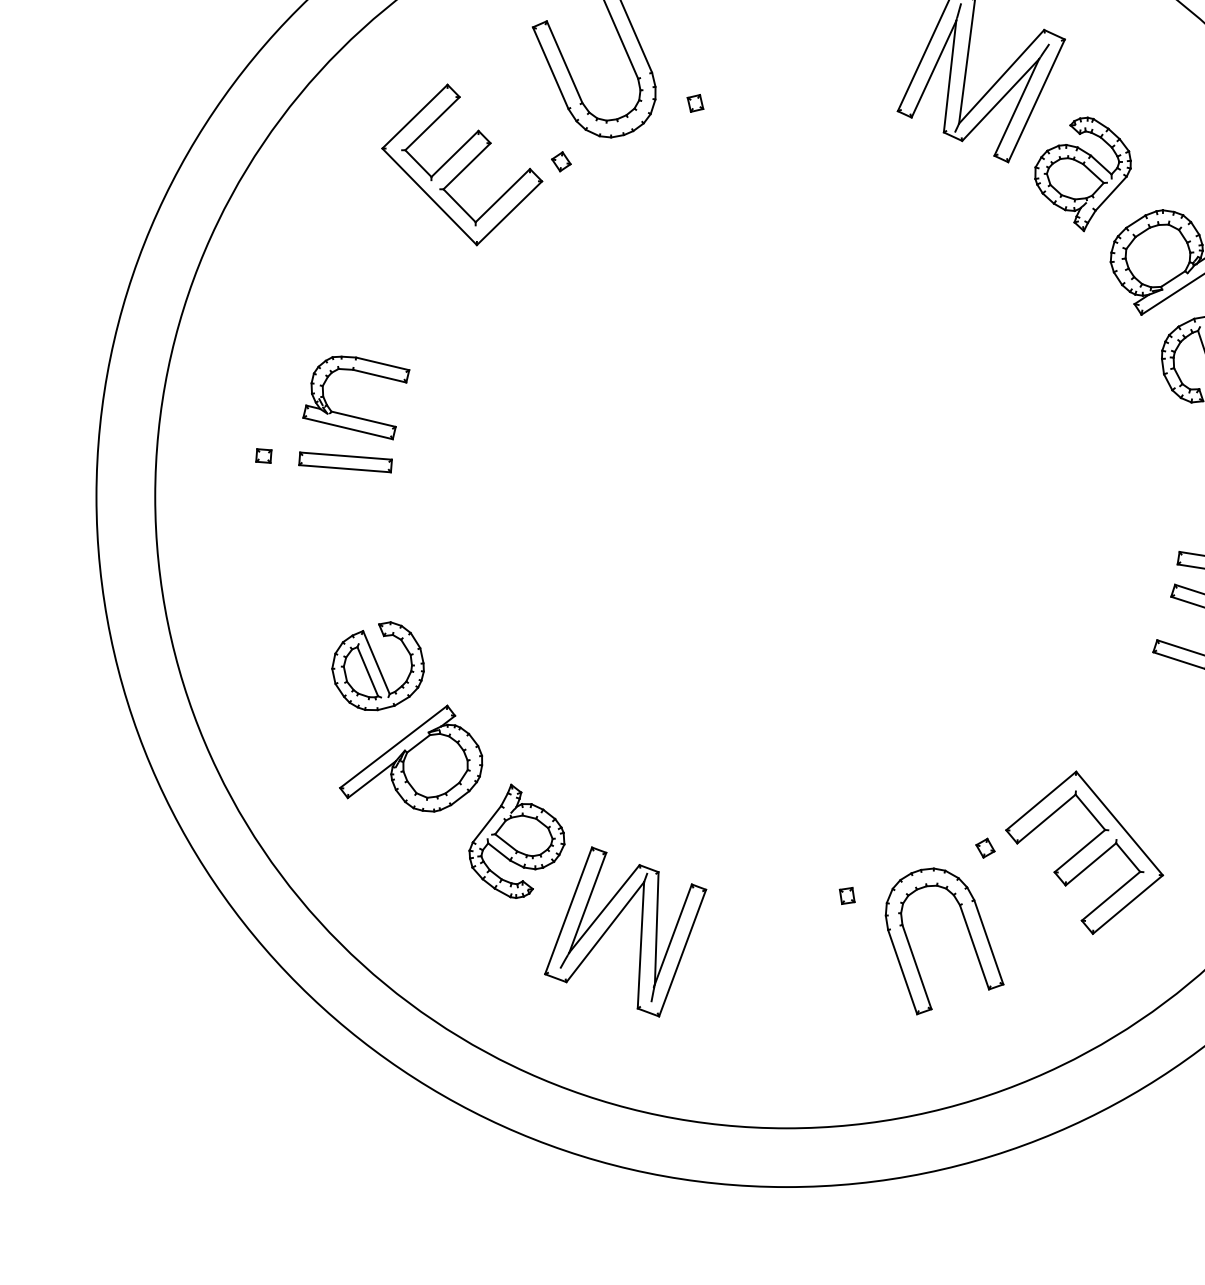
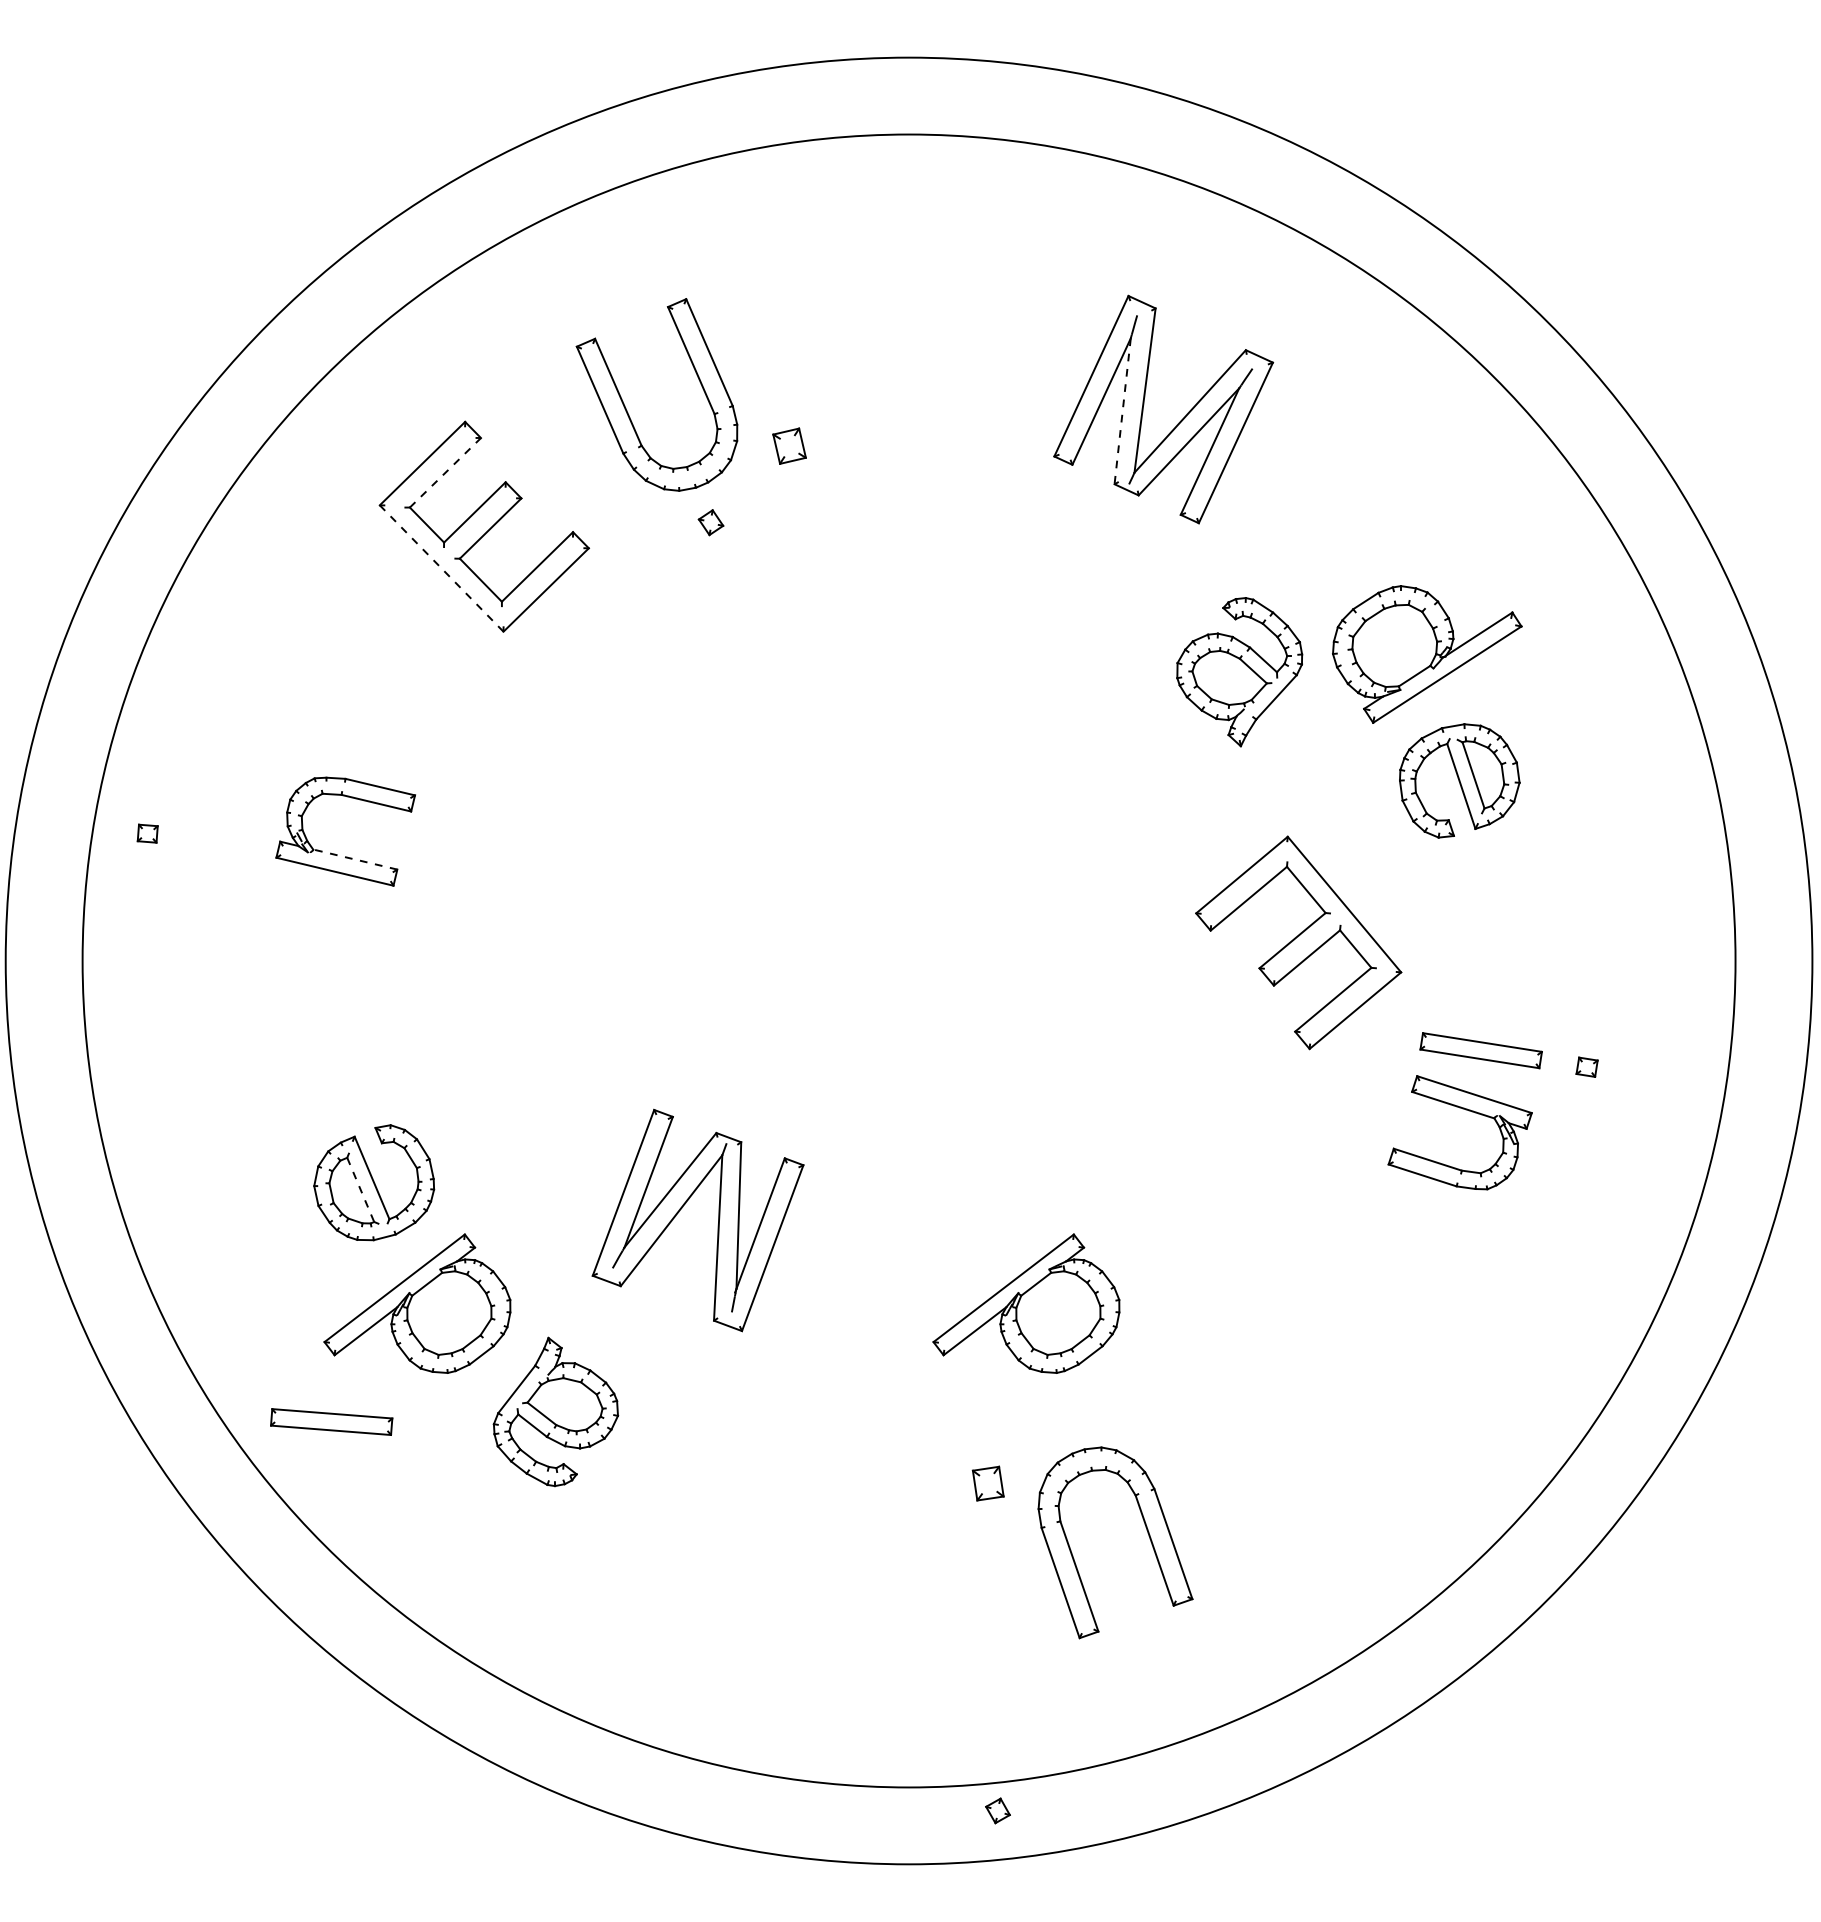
line: (949, 76) -> (1122, 411), solid -> dashed
part: (695, 103) -> (789, 446), size x1.6
line: (432, 123) -> (445, 472), solid -> dashed
part: (560, 161) -> (710, 522), moved
part: (1082, 174) -> (1239, 672), moved
line: (430, 196) -> (442, 568), solid -> dashed
line: (363, 419) -> (354, 859), solid -> dashed
part: (263, 455) -> (147, 833), moved
part: (345, 461) -> (331, 1421), moved
line: (367, 671) -> (360, 1189), solid -> dashed
part: (876, 758) -> (1026, 1303), added
part: (985, 847) -> (997, 1810), moved
part: (1084, 852) -> (1298, 942), moved
part: (846, 895) -> (987, 1482), size x1.6
part: (613, 922) -> (682, 1208), moved

